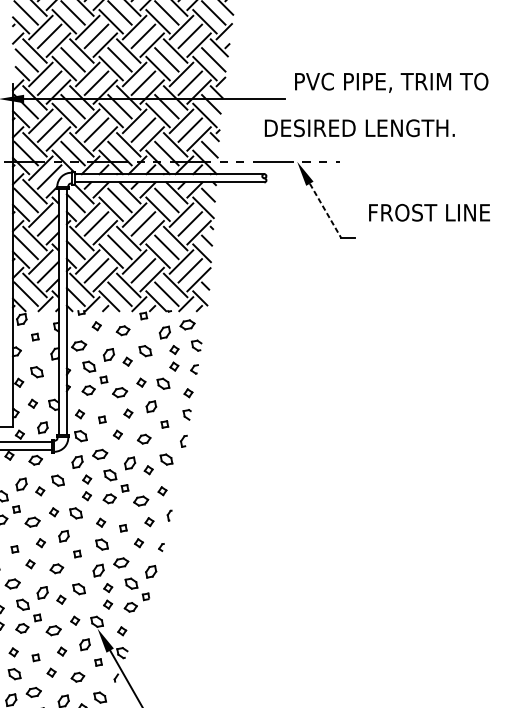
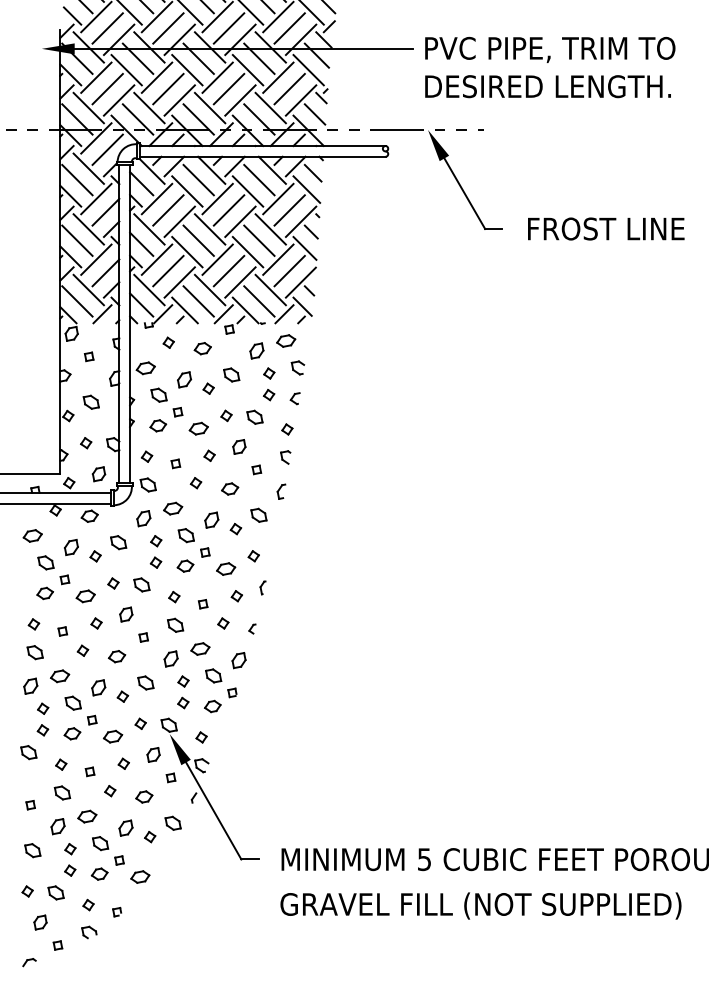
text: (391, 82) -> (550, 49), moved
text: (359, 128) -> (547, 86), moved
line: (325, 210) -> (464, 193), dashed -> solid
text: (429, 212) -> (606, 228), moved

